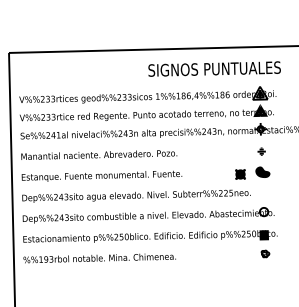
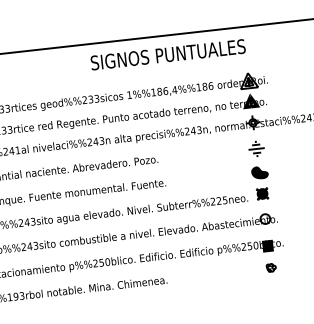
text: (214, 68) -> (167, 54), moved
part: (261, 151) -> (256, 148), size x1.67
part: (240, 174) -> (262, 193), moved

